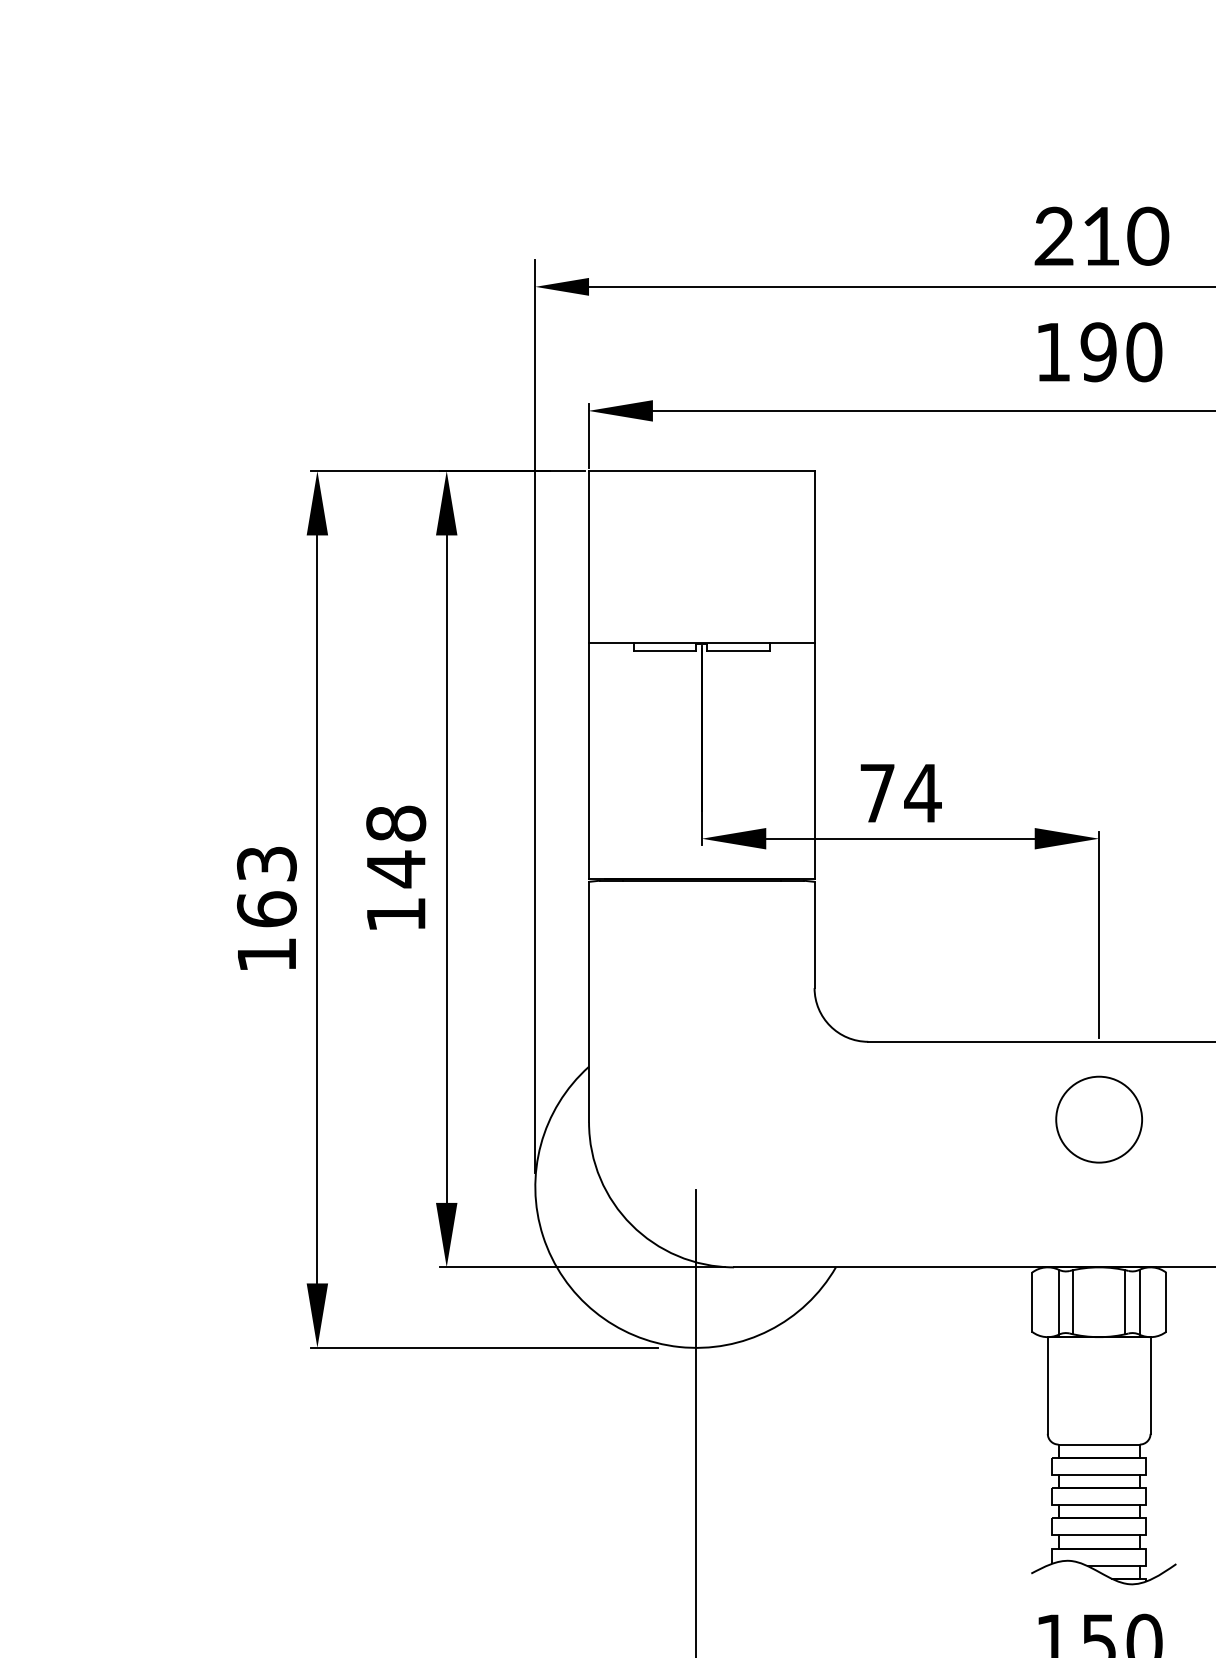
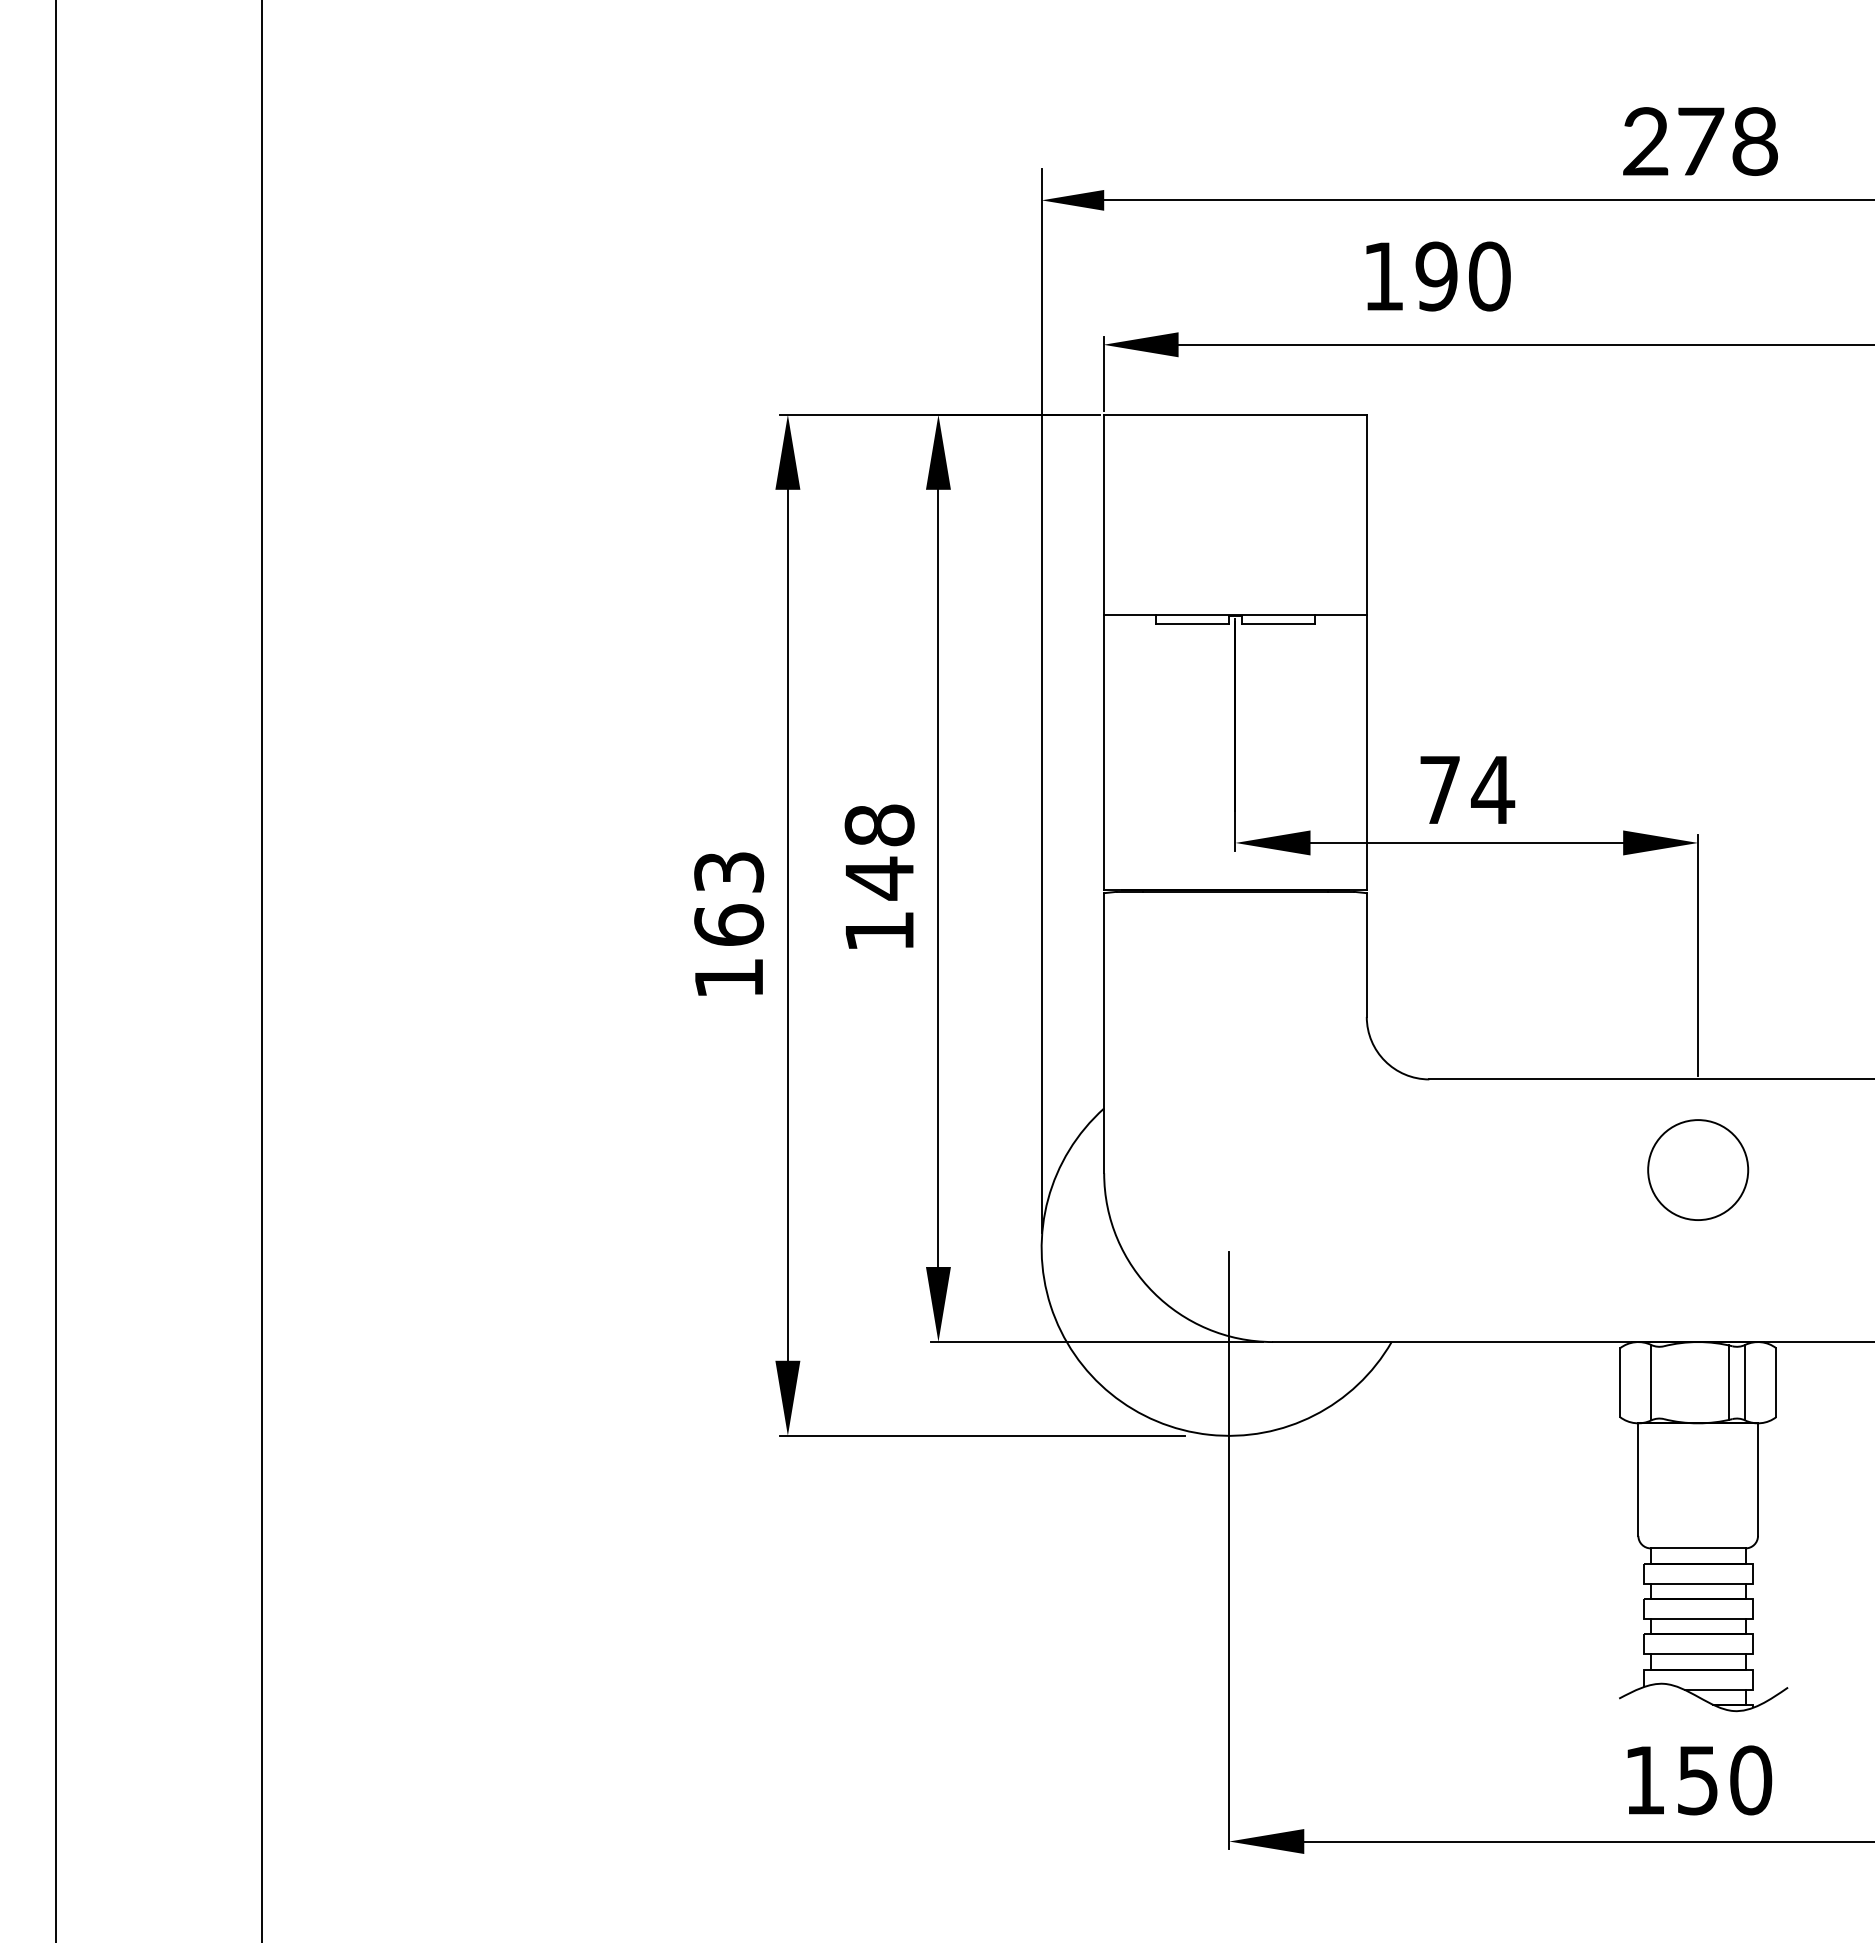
text: (1125, 236) -> (1728, 141), 210 -> 278
text: (1100, 352) -> (1438, 276), moved
line: (1072, 1302) -> (1667, 1382), removed

